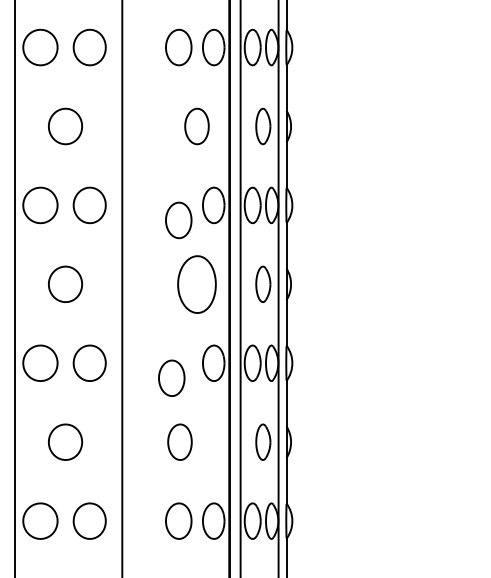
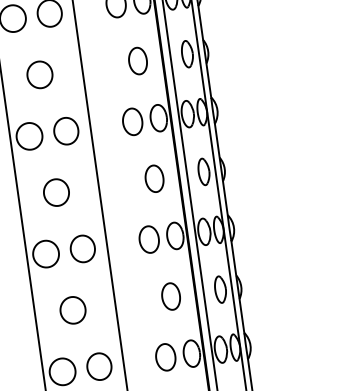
part: (178, 220) -> (132, 121), moved
part: (196, 283) -> (154, 178), size x0.62
part: (171, 377) -> (148, 239), moved
part: (179, 441) -> (170, 296), moved

